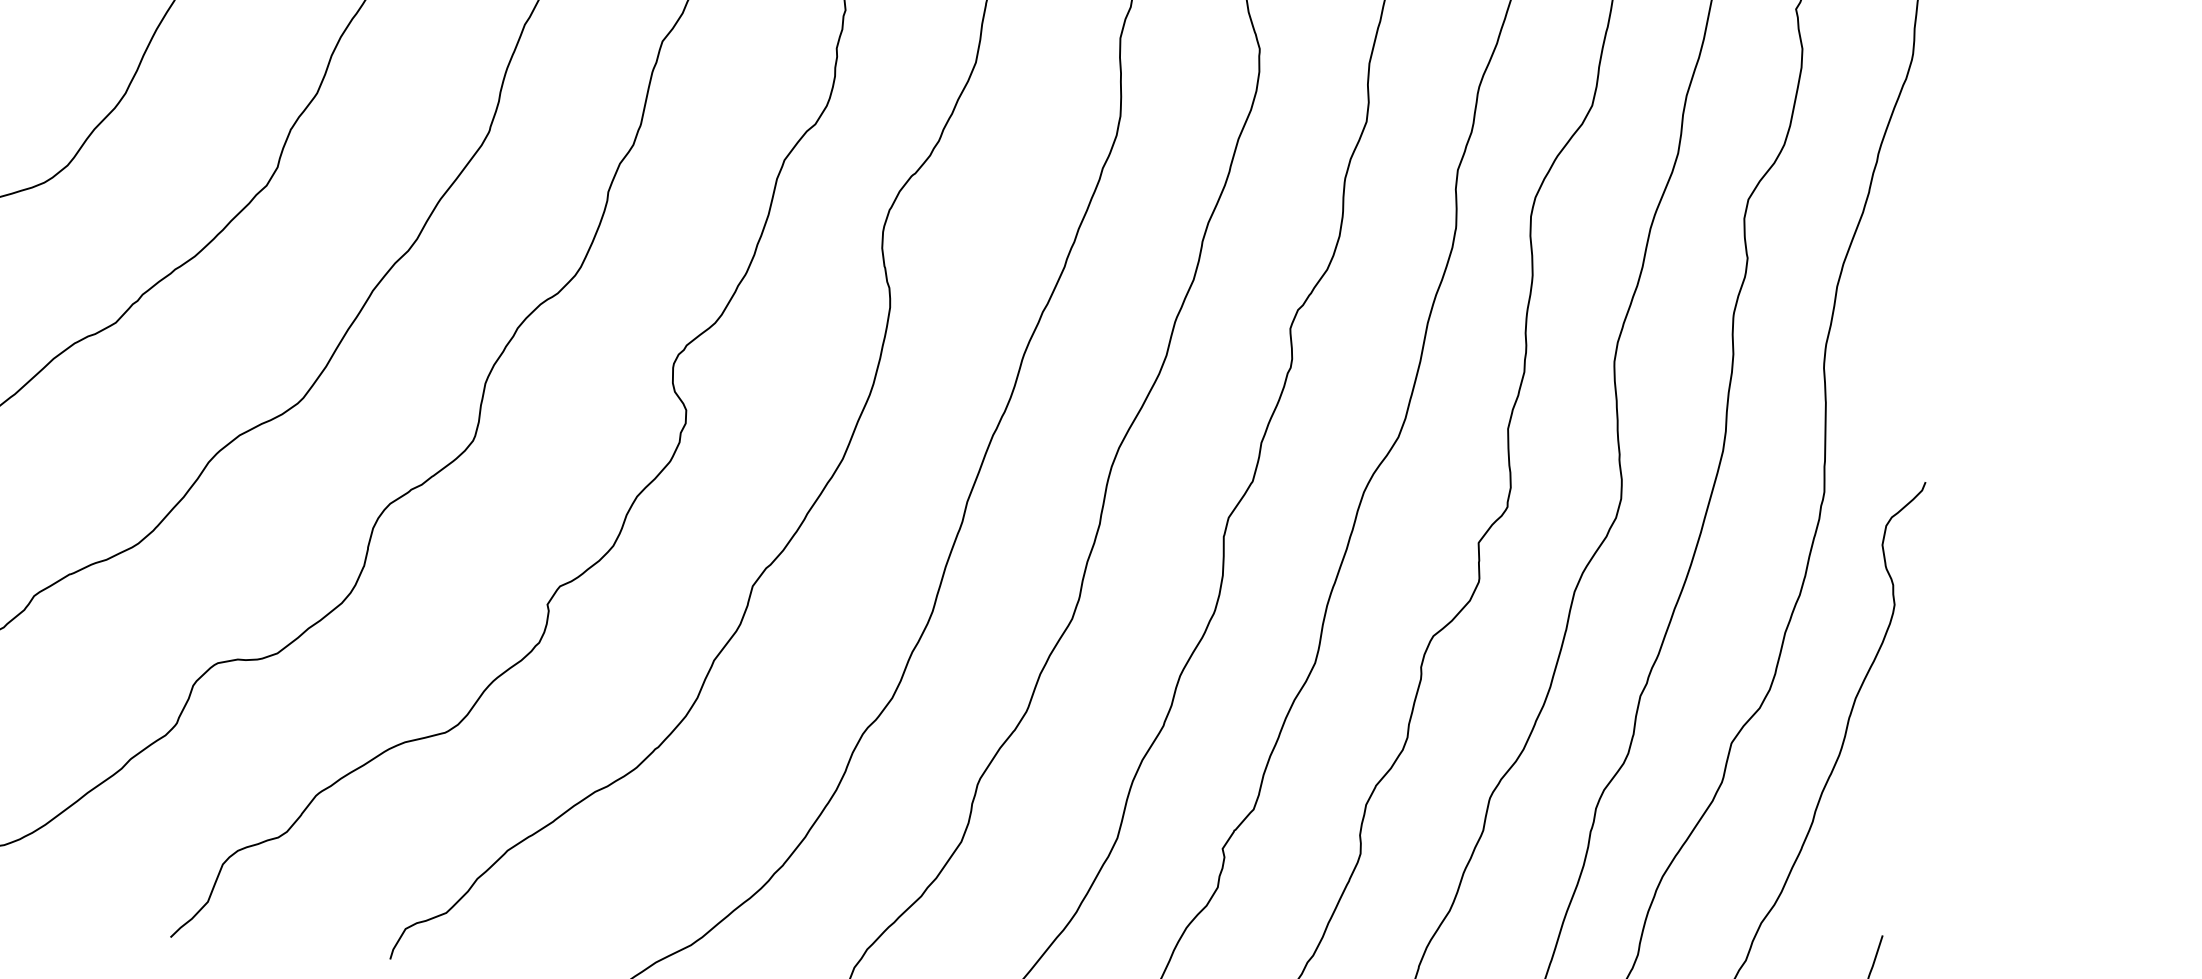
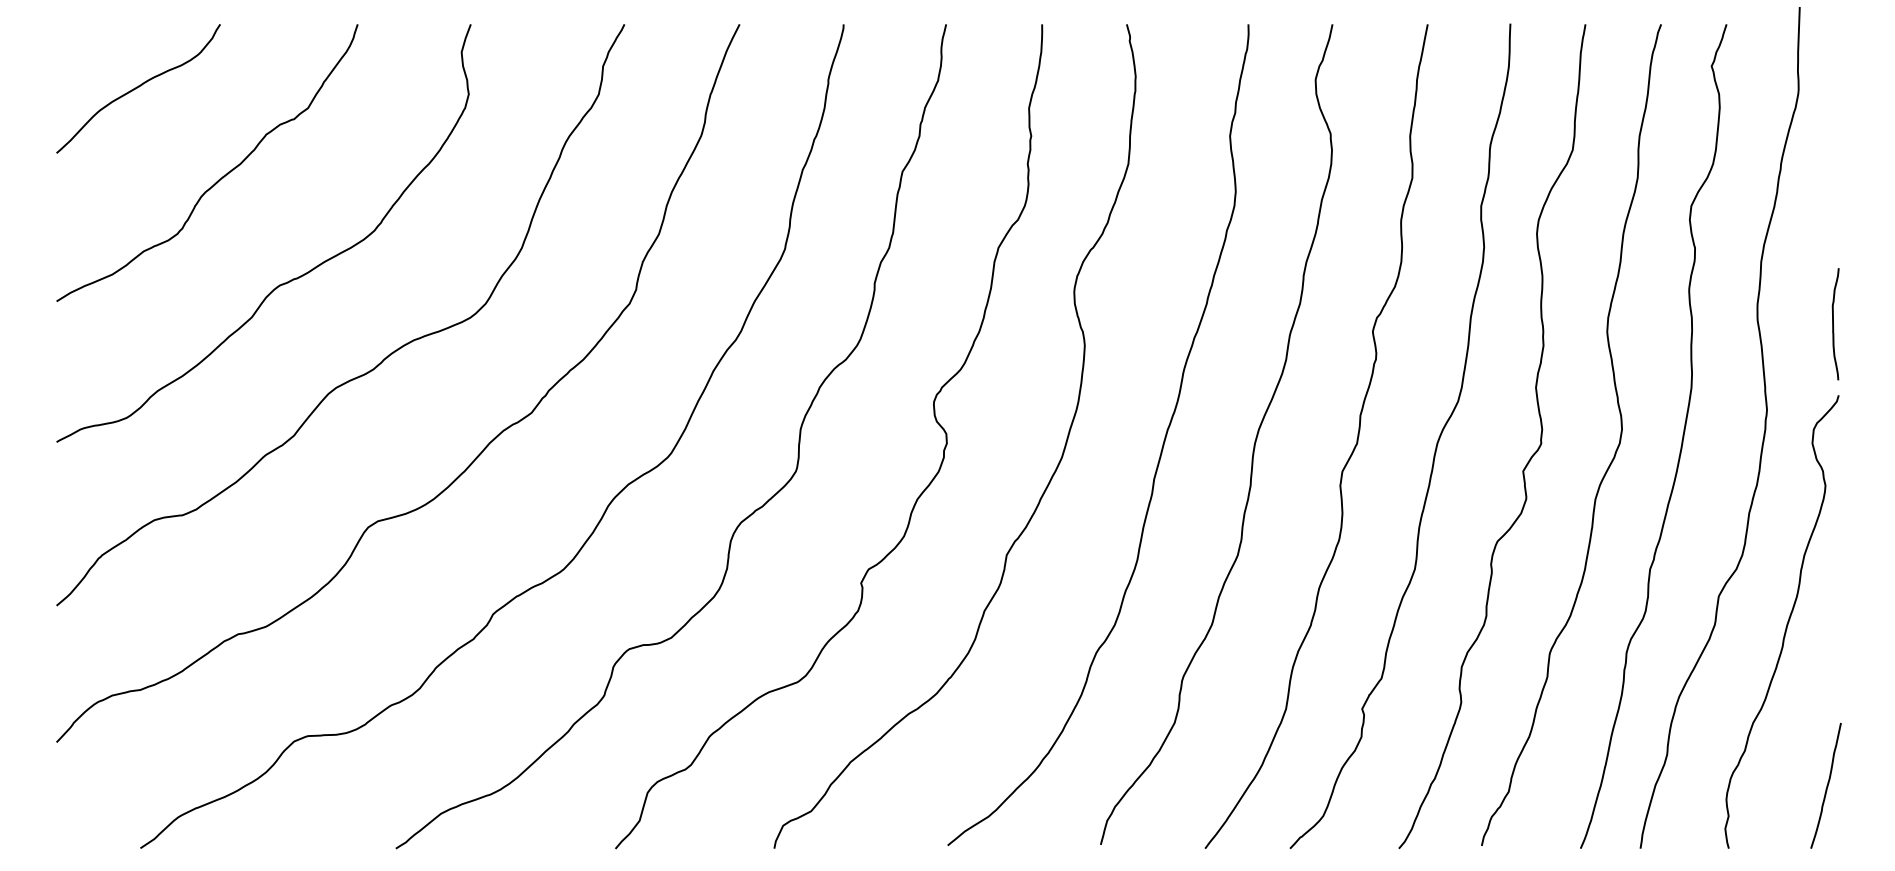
curve: (1928, 383) -> (1833, 324), added

